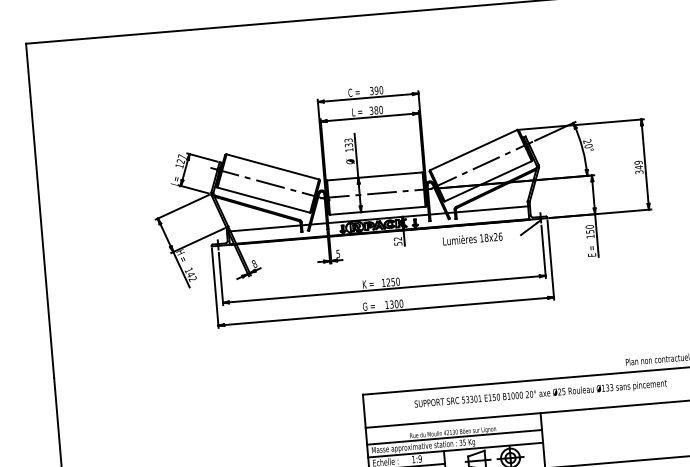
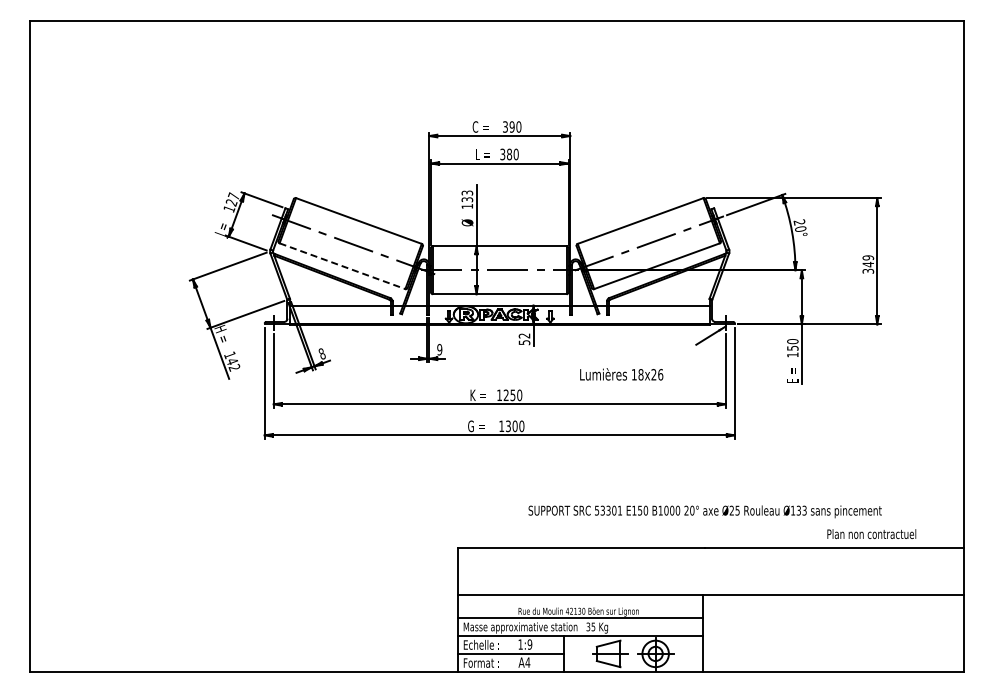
line: (263, 200) -> (342, 266), solid -> dashed
text: (472, 238) -> (621, 374), moved
text: (338, 253) -> (439, 349), 5 -> 9
text: (540, 394) -> (704, 511), moved

